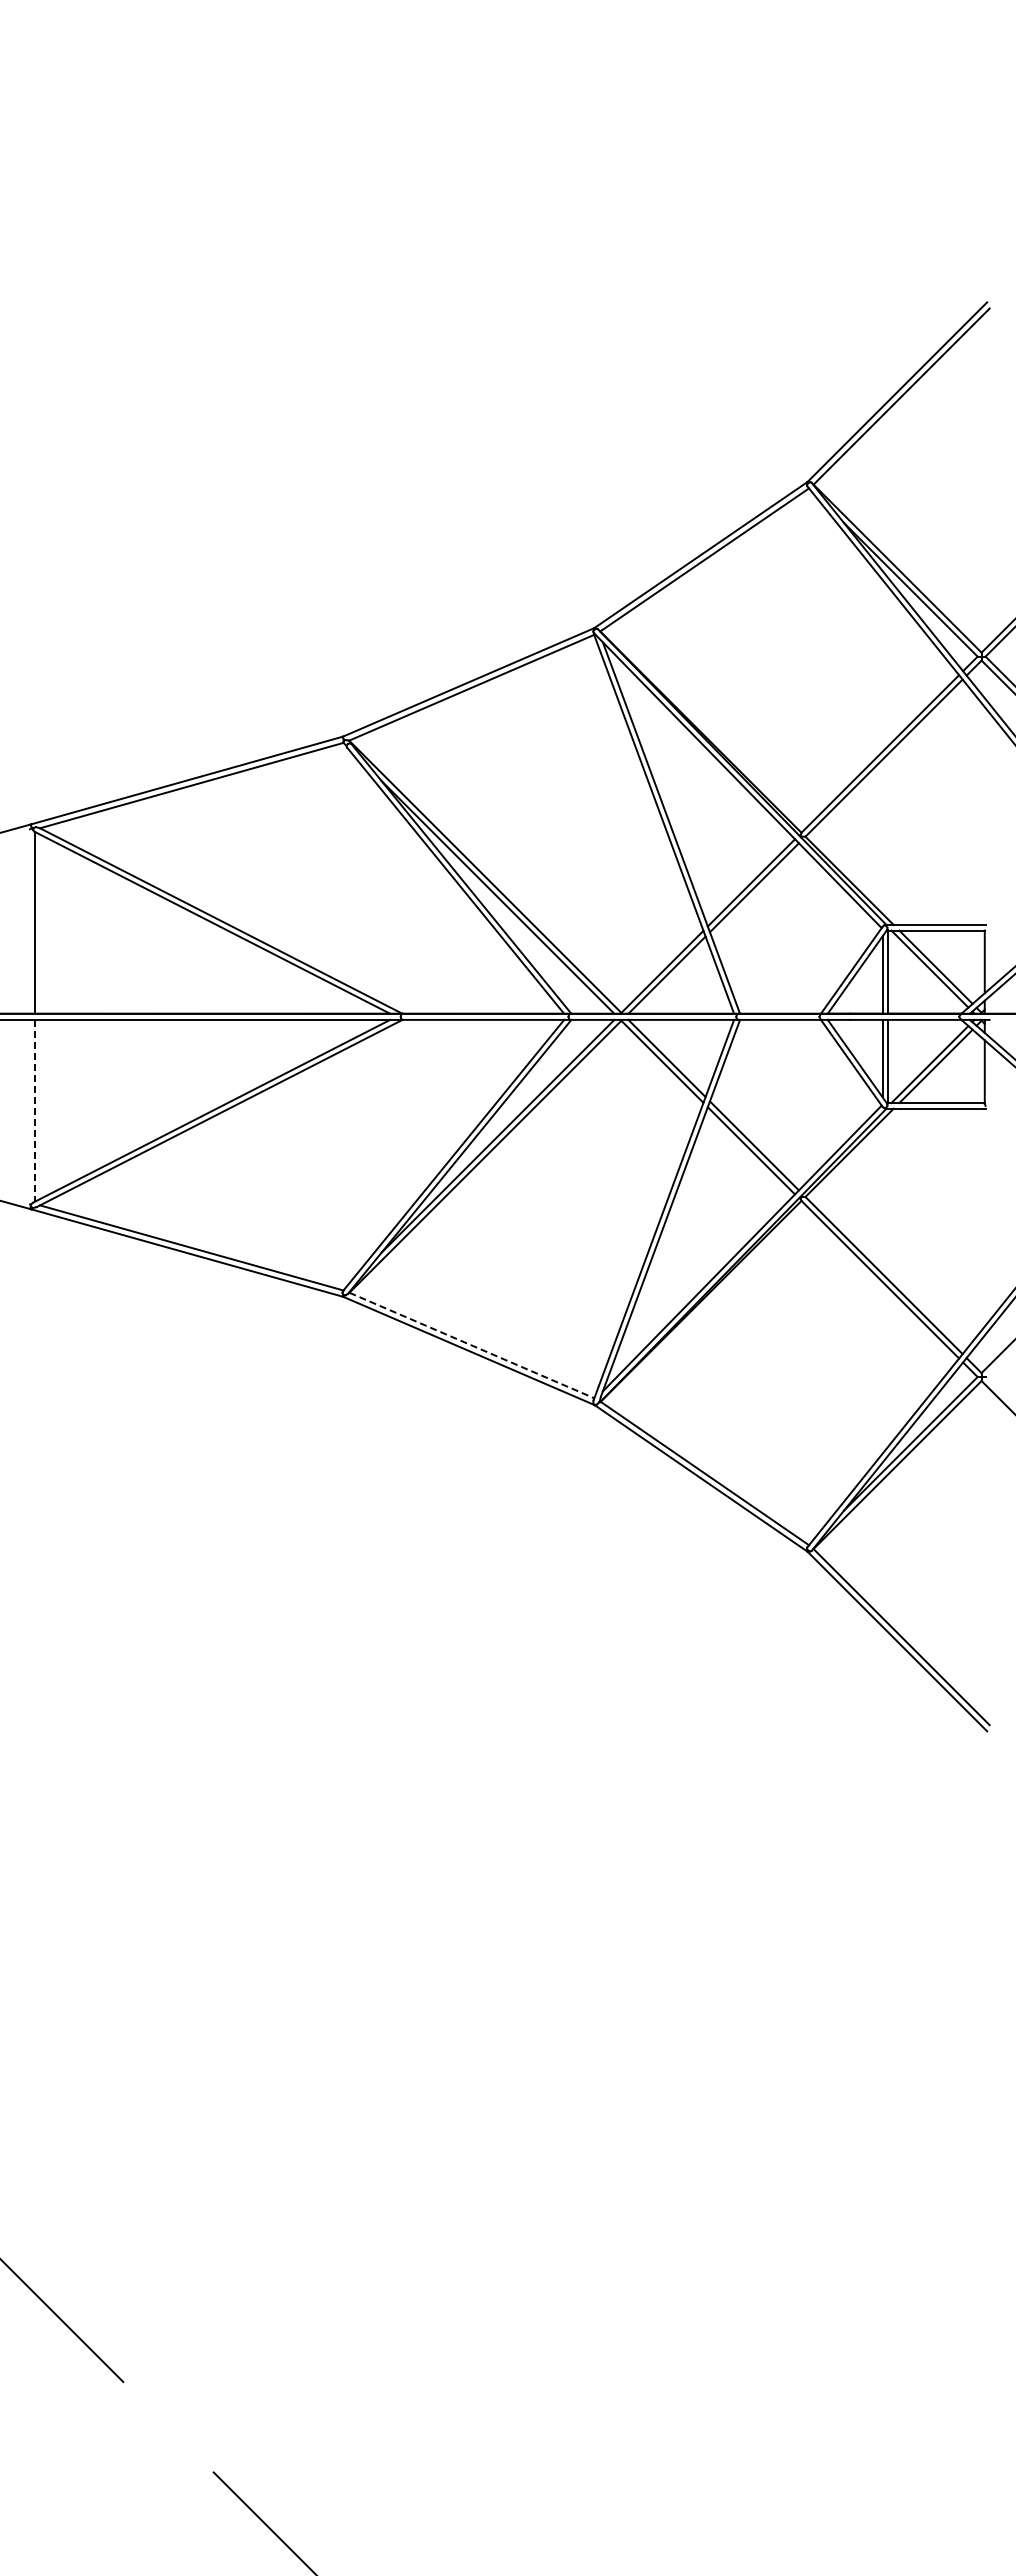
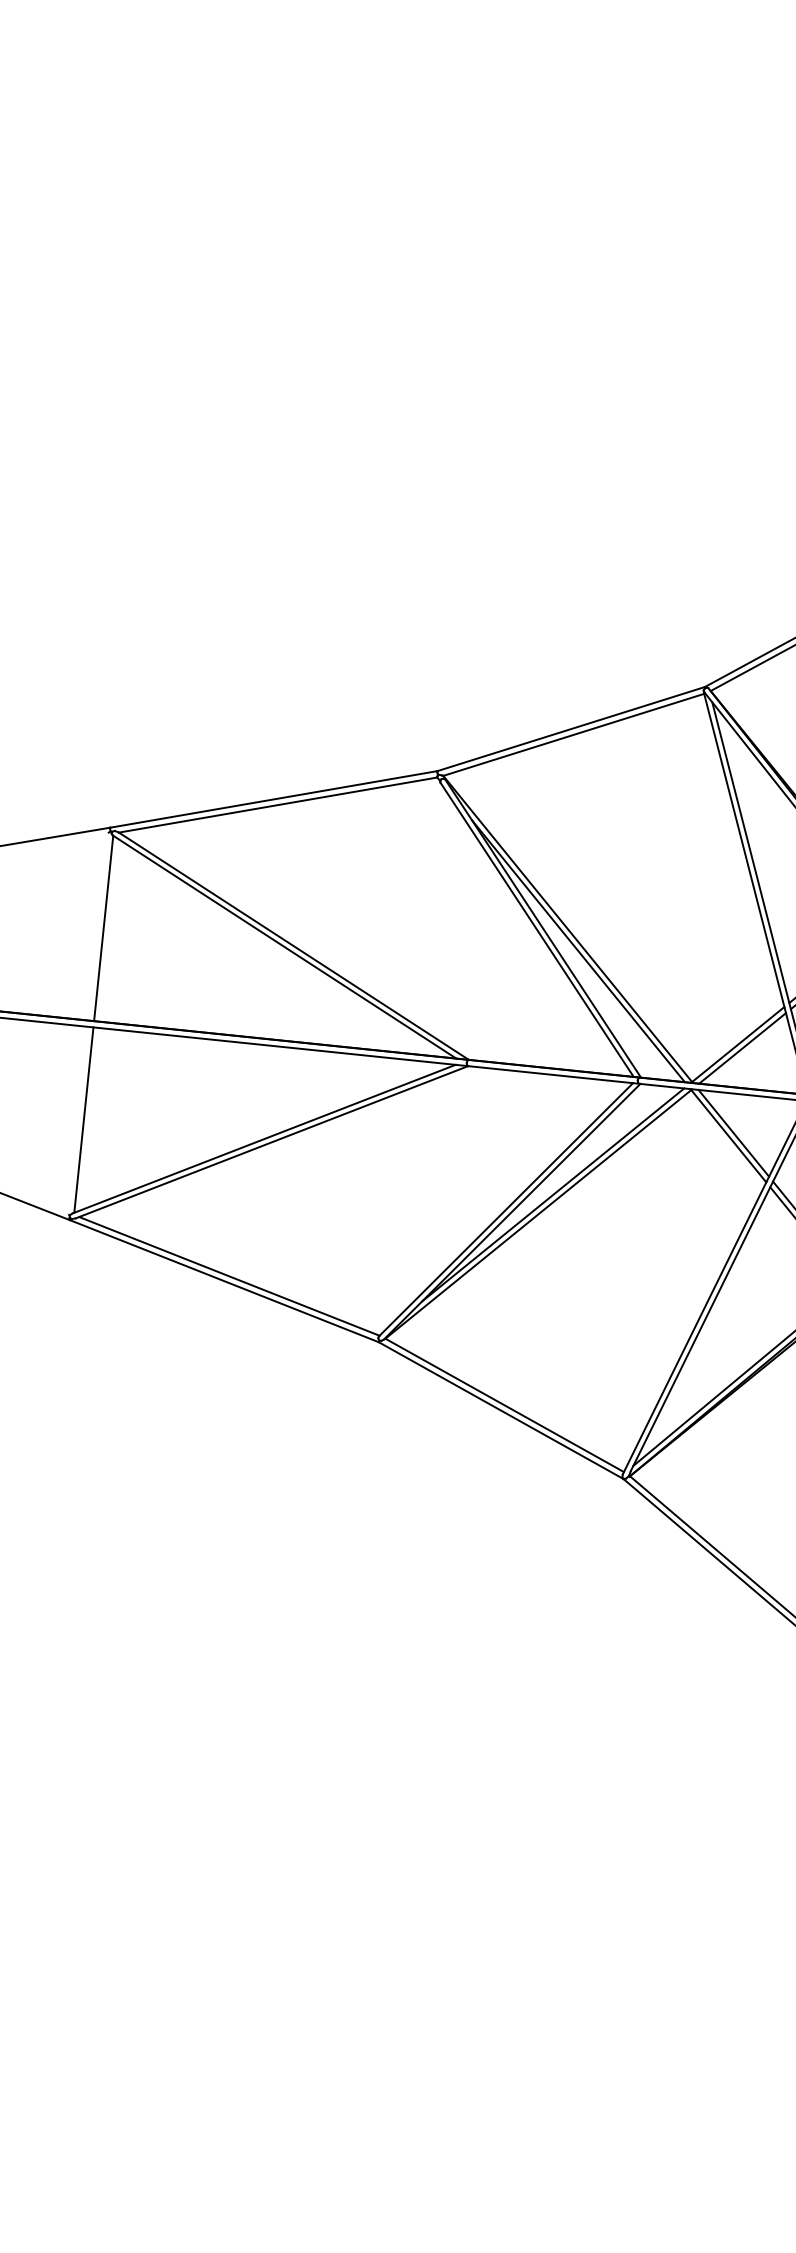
line: (34, 1110) -> (83, 1119), dashed -> solid
line: (472, 1345) -> (505, 1405), dashed -> solid

